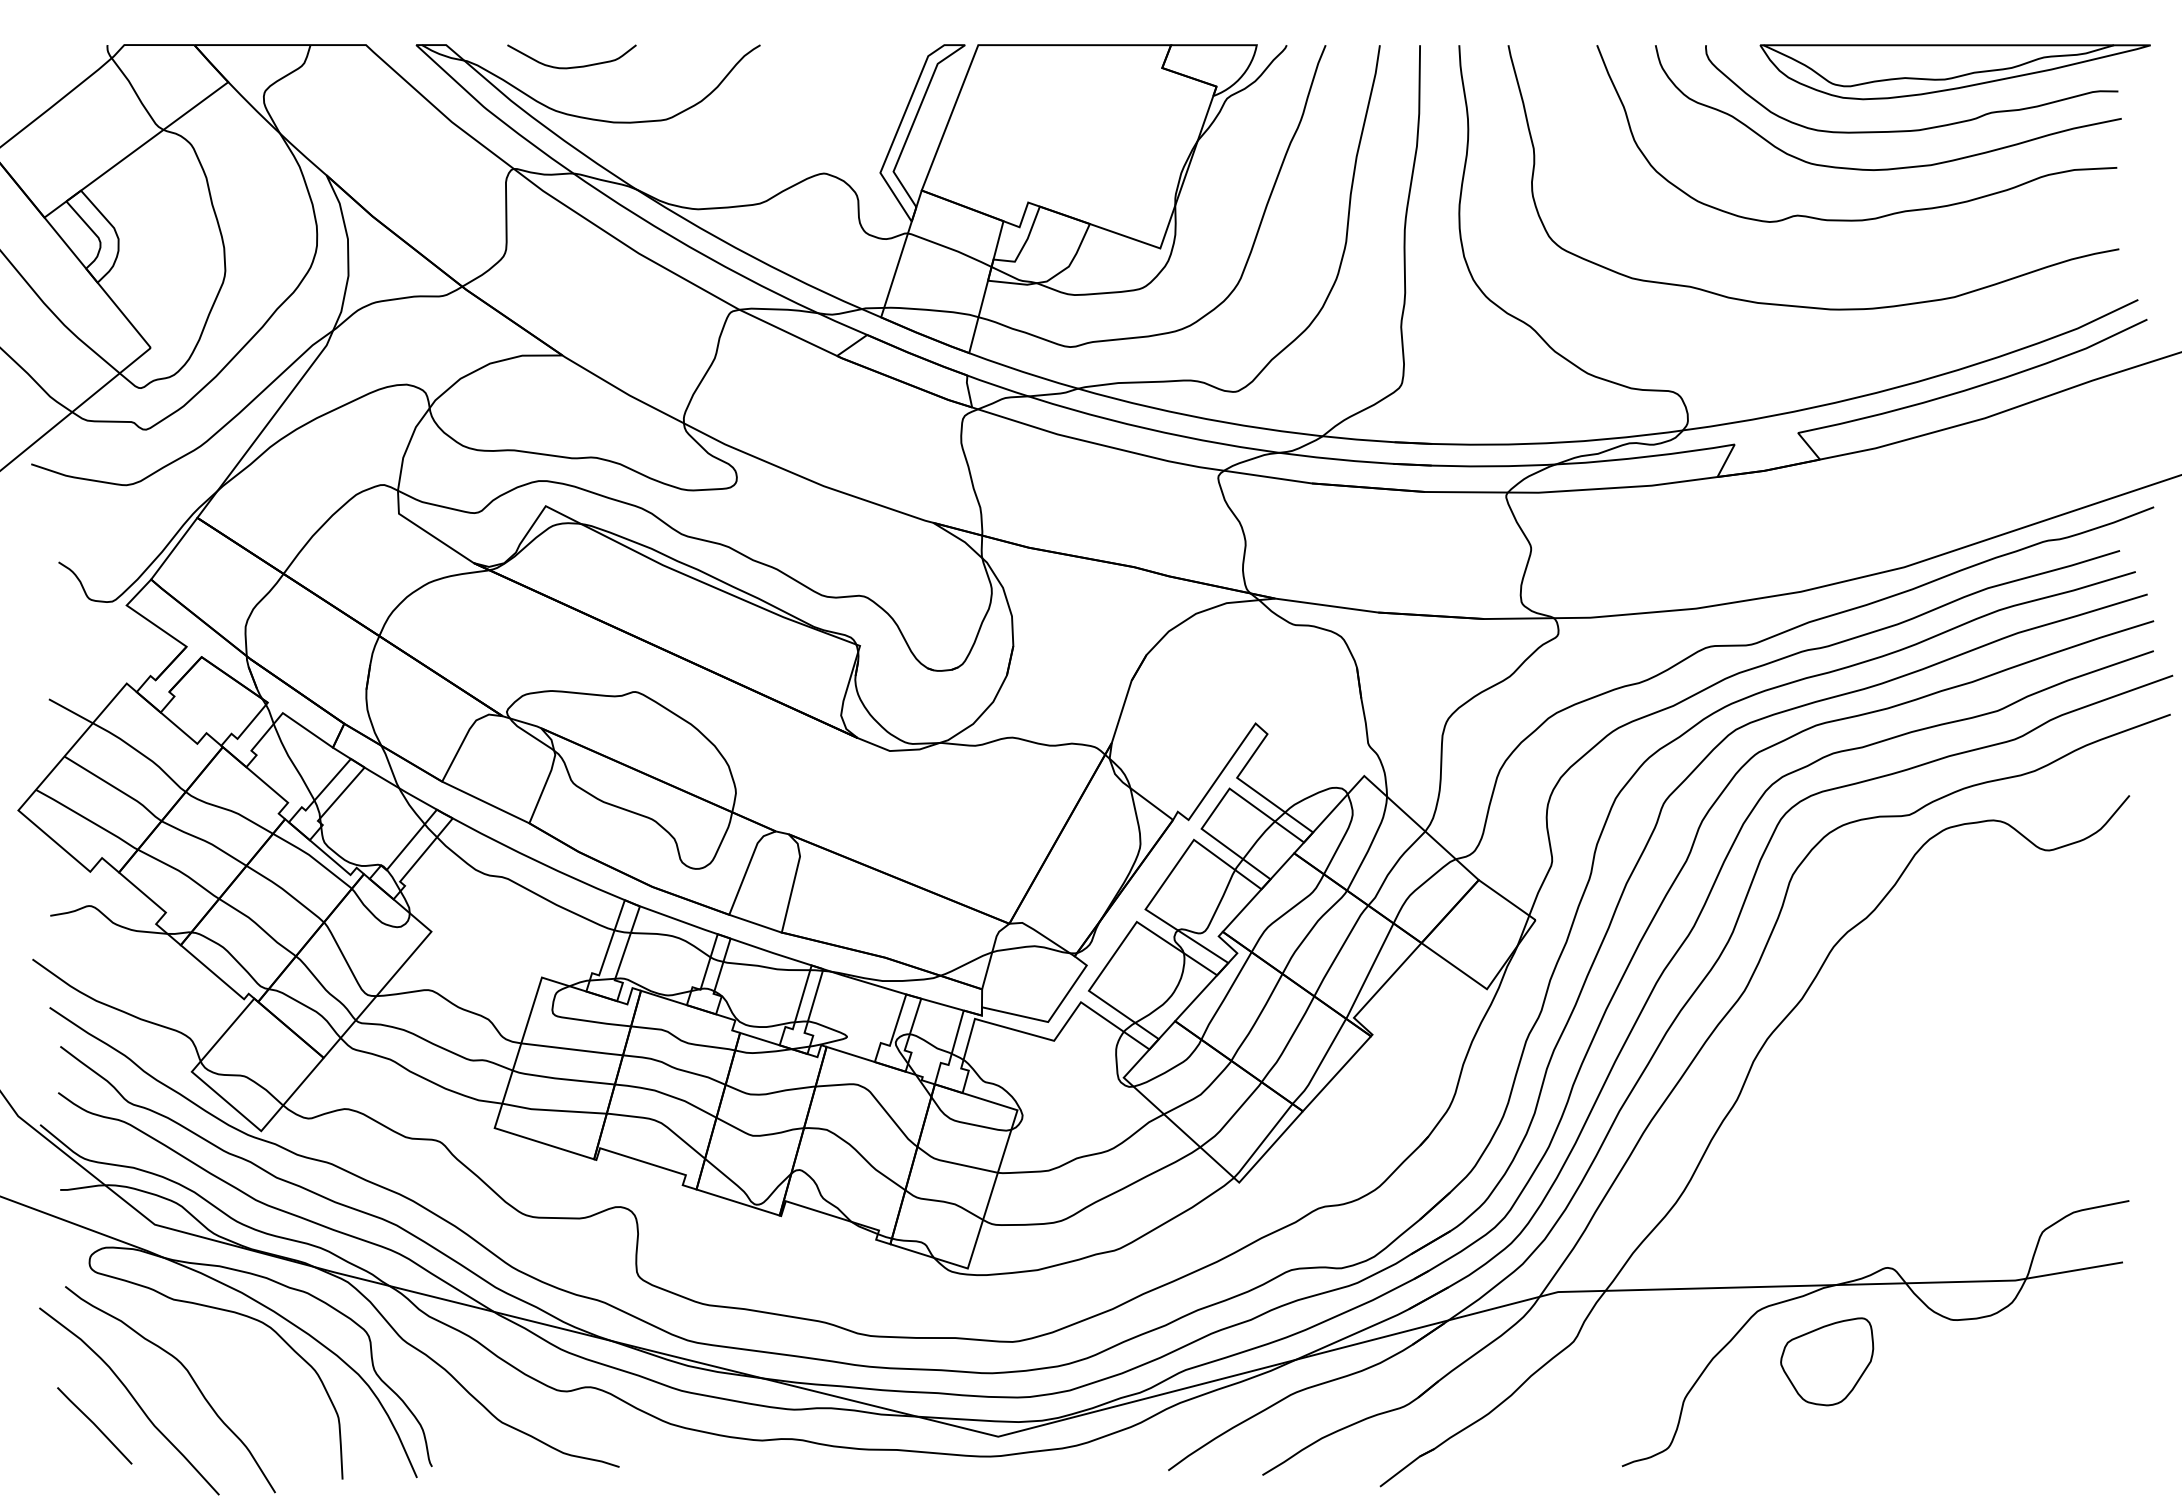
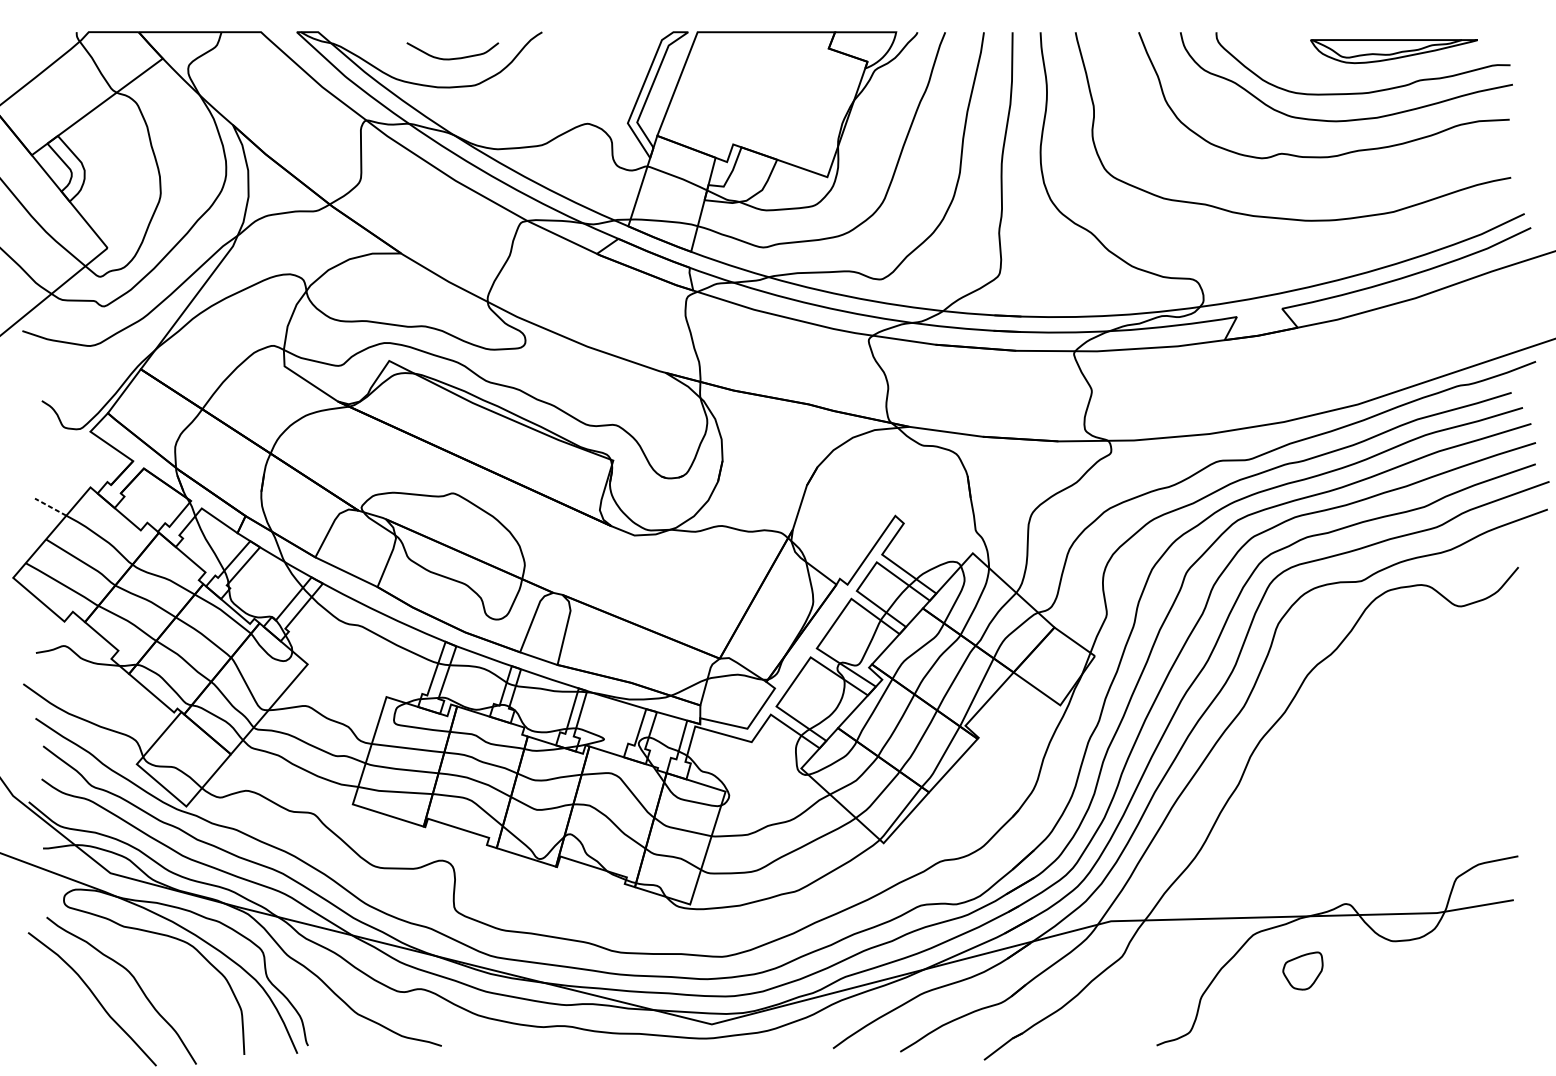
curve: (572, 66) -> (453, 58), moved
part: (1954, 72) -> (1393, 51), size x0.6
line: (70, 711) -> (50, 507), solid -> dashed
part: (1827, 1361) -> (1303, 970), size x0.6
line: (94, 1425) -> (67, 1016), removed

